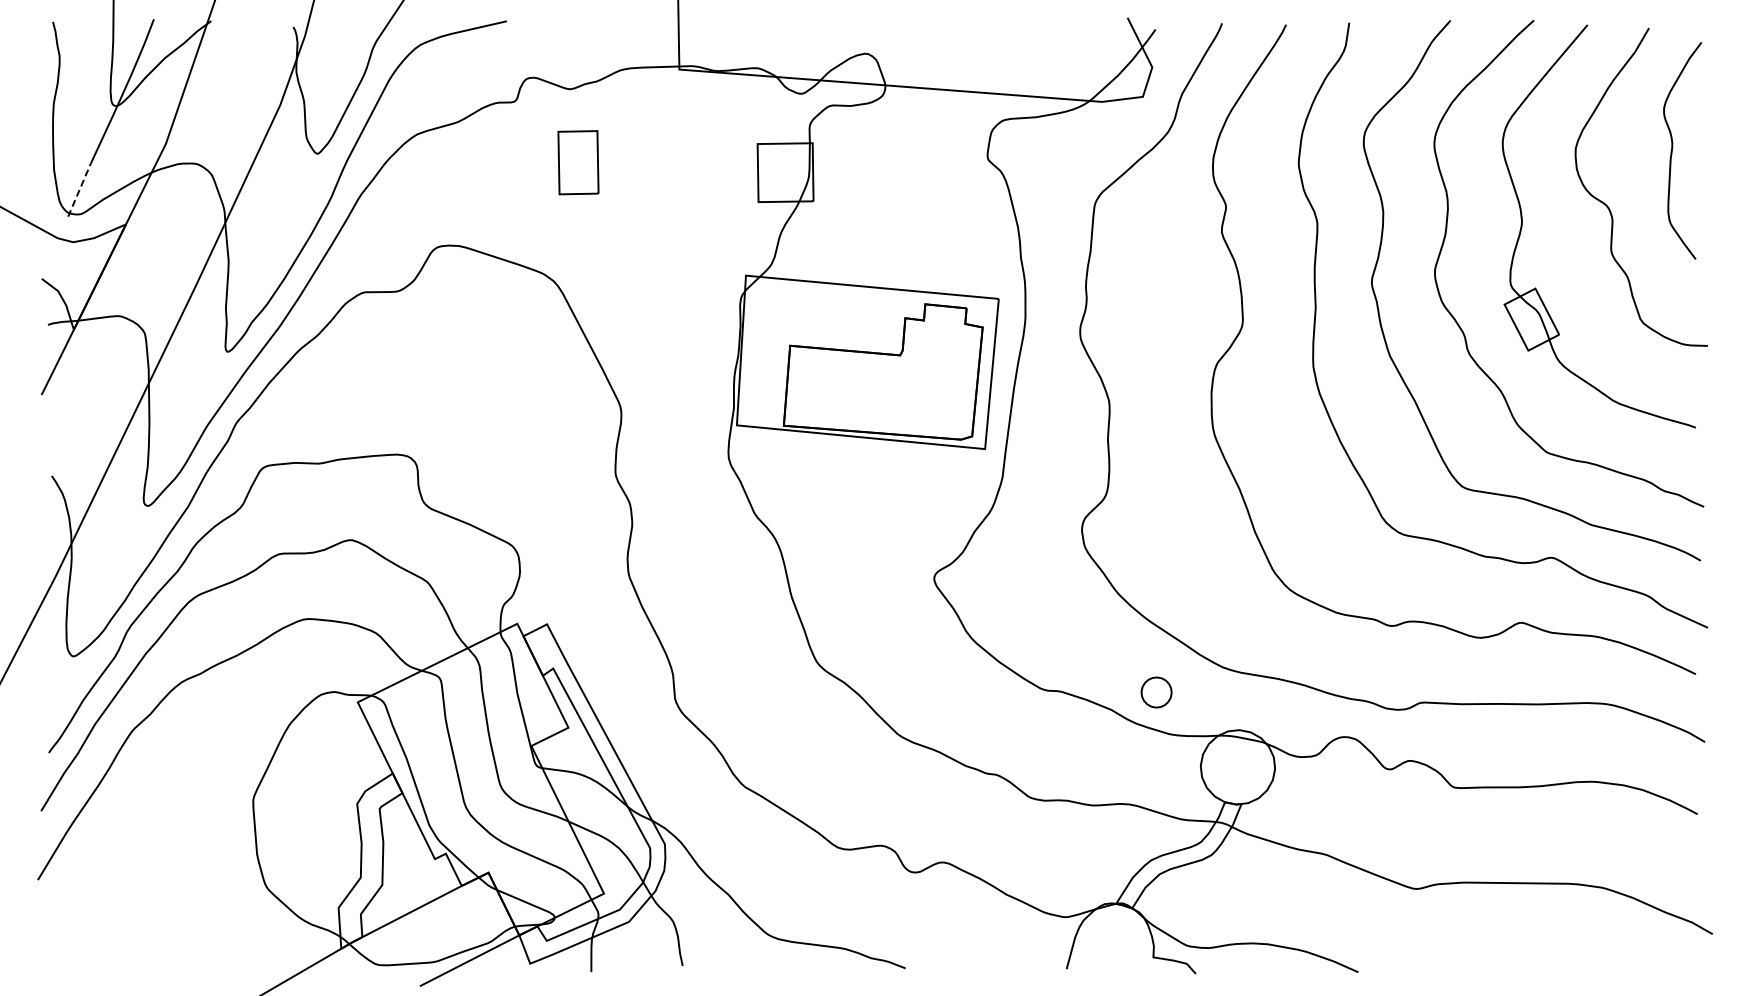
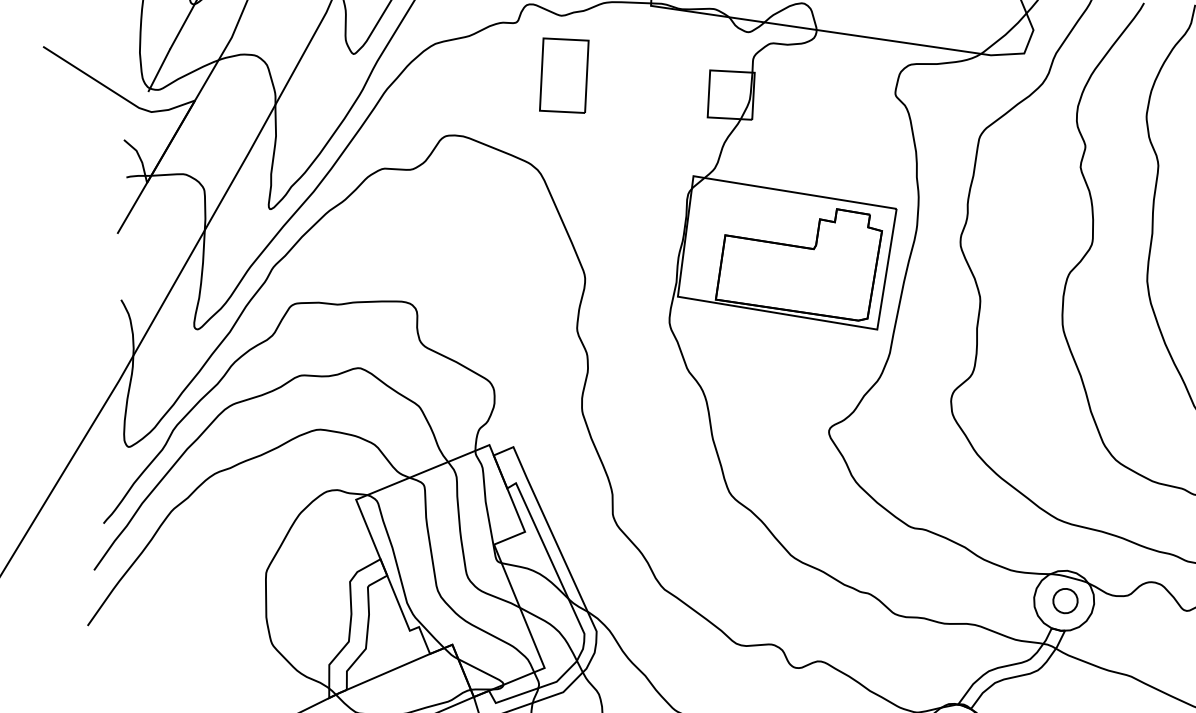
part: (578, 162) -> (564, 75), size x1.43
line: (79, 190) -> (159, 70), dashed -> solid
part: (1156, 692) -> (1065, 601), moved

